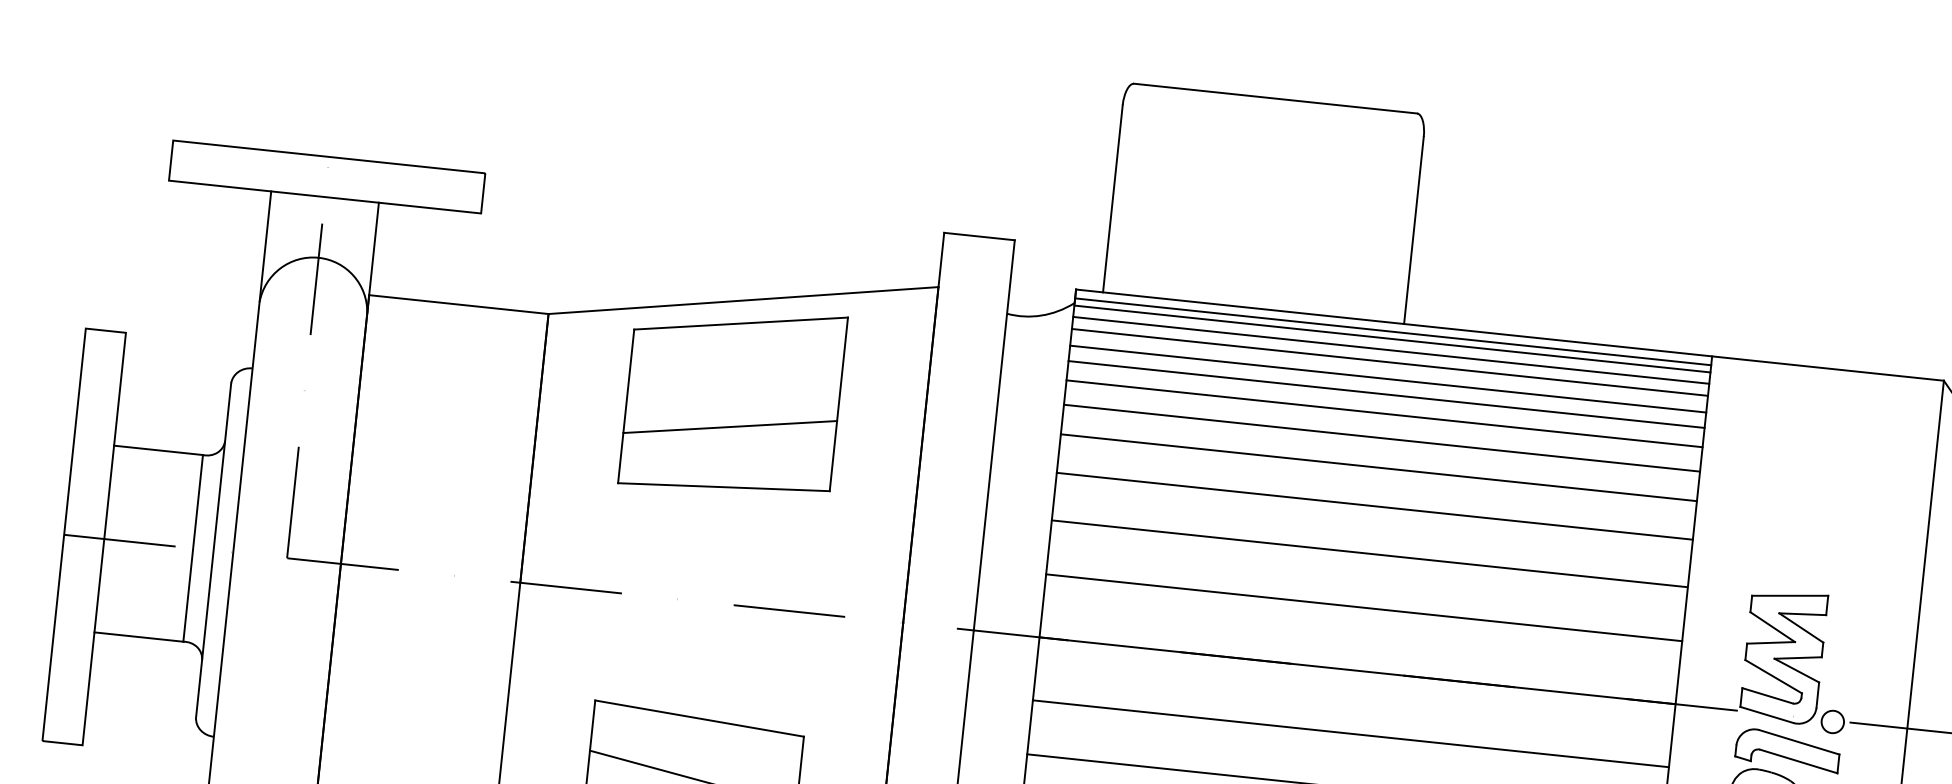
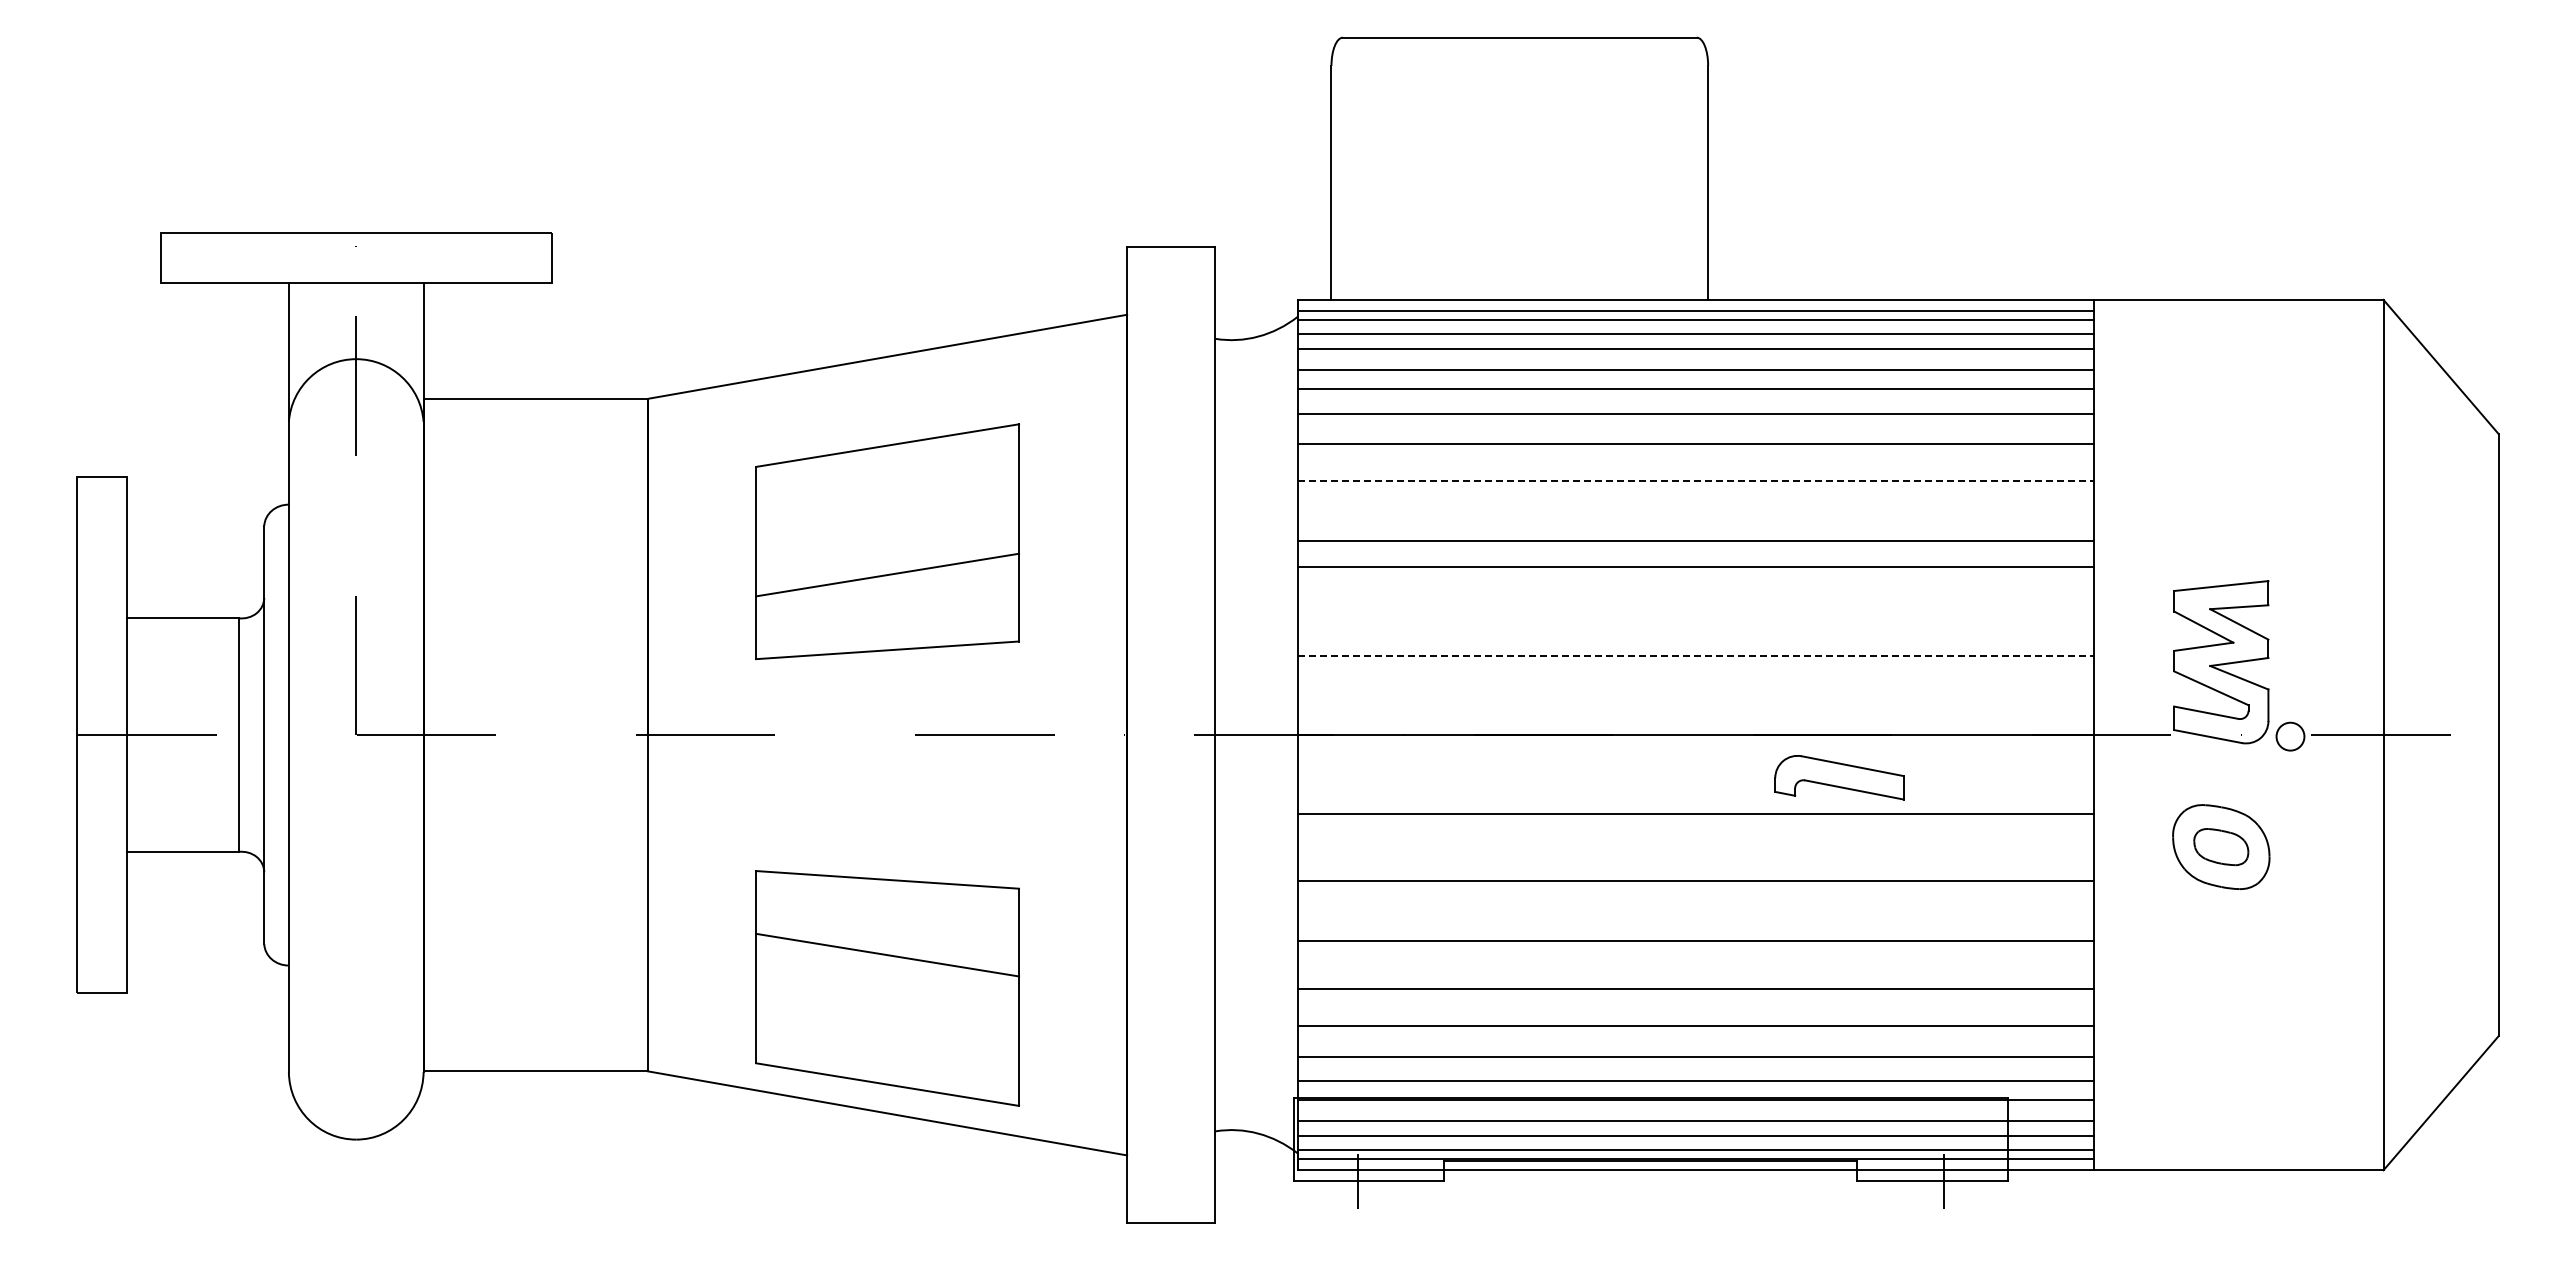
part: (732, 400) -> (887, 541), moved
line: (1378, 468) -> (1695, 481), solid -> dashed
line: (1374, 506) -> (1695, 567), moved
line: (1368, 553) -> (1694, 540), moved
line: (1364, 607) -> (1695, 656), solid -> dashed
part: (1787, 750) -> (1839, 777), moved

